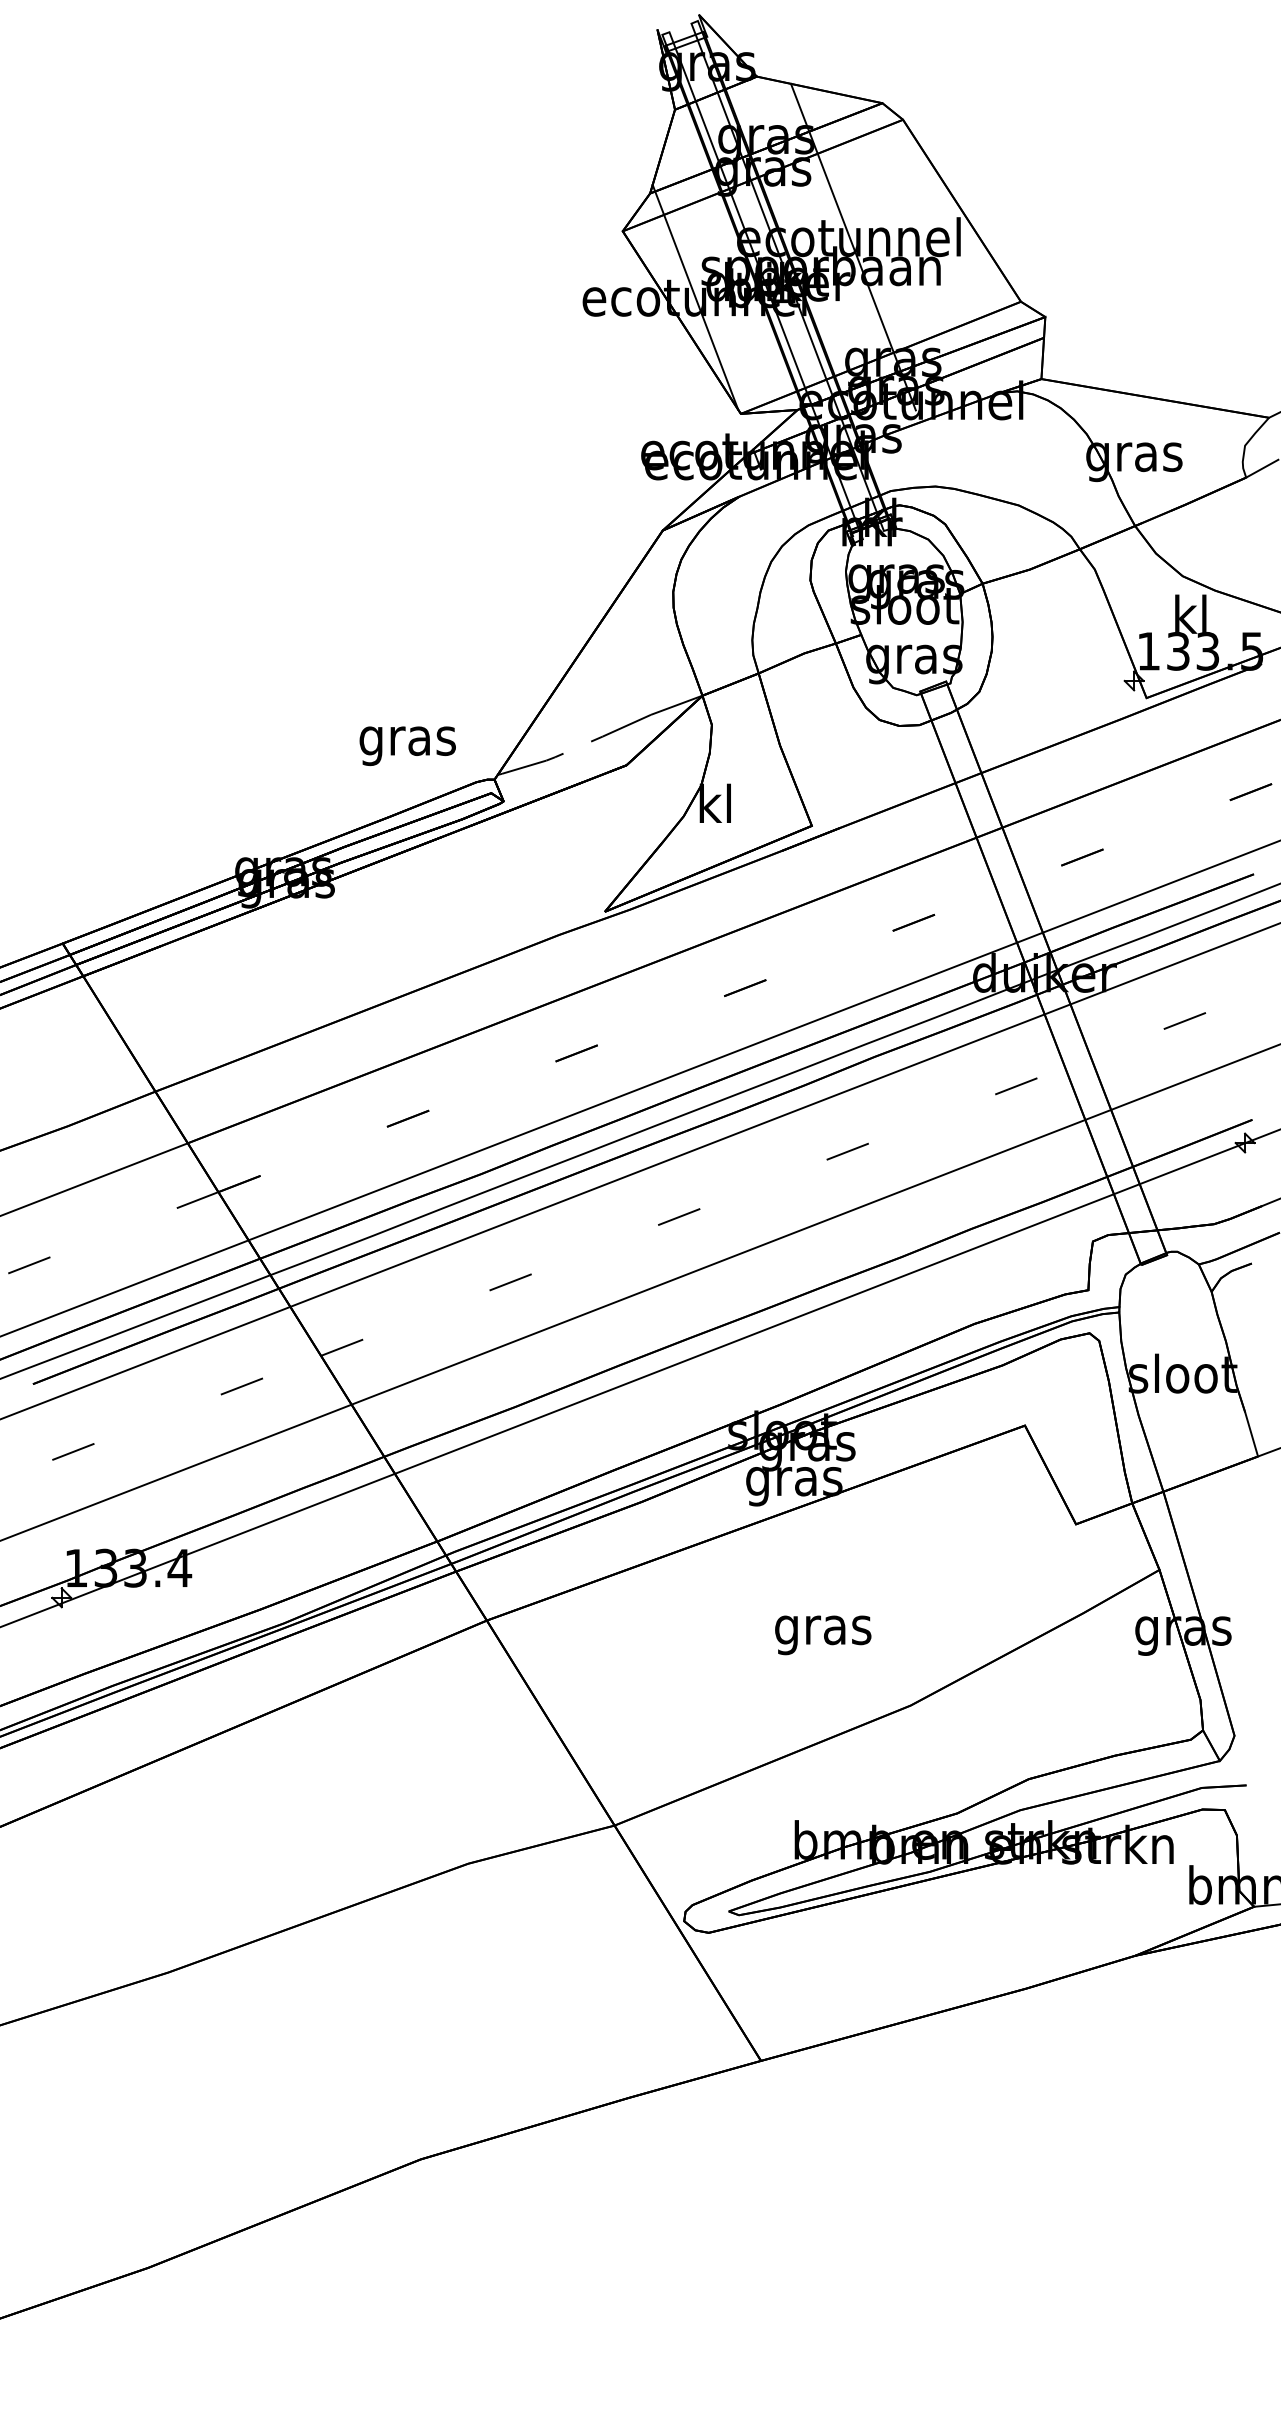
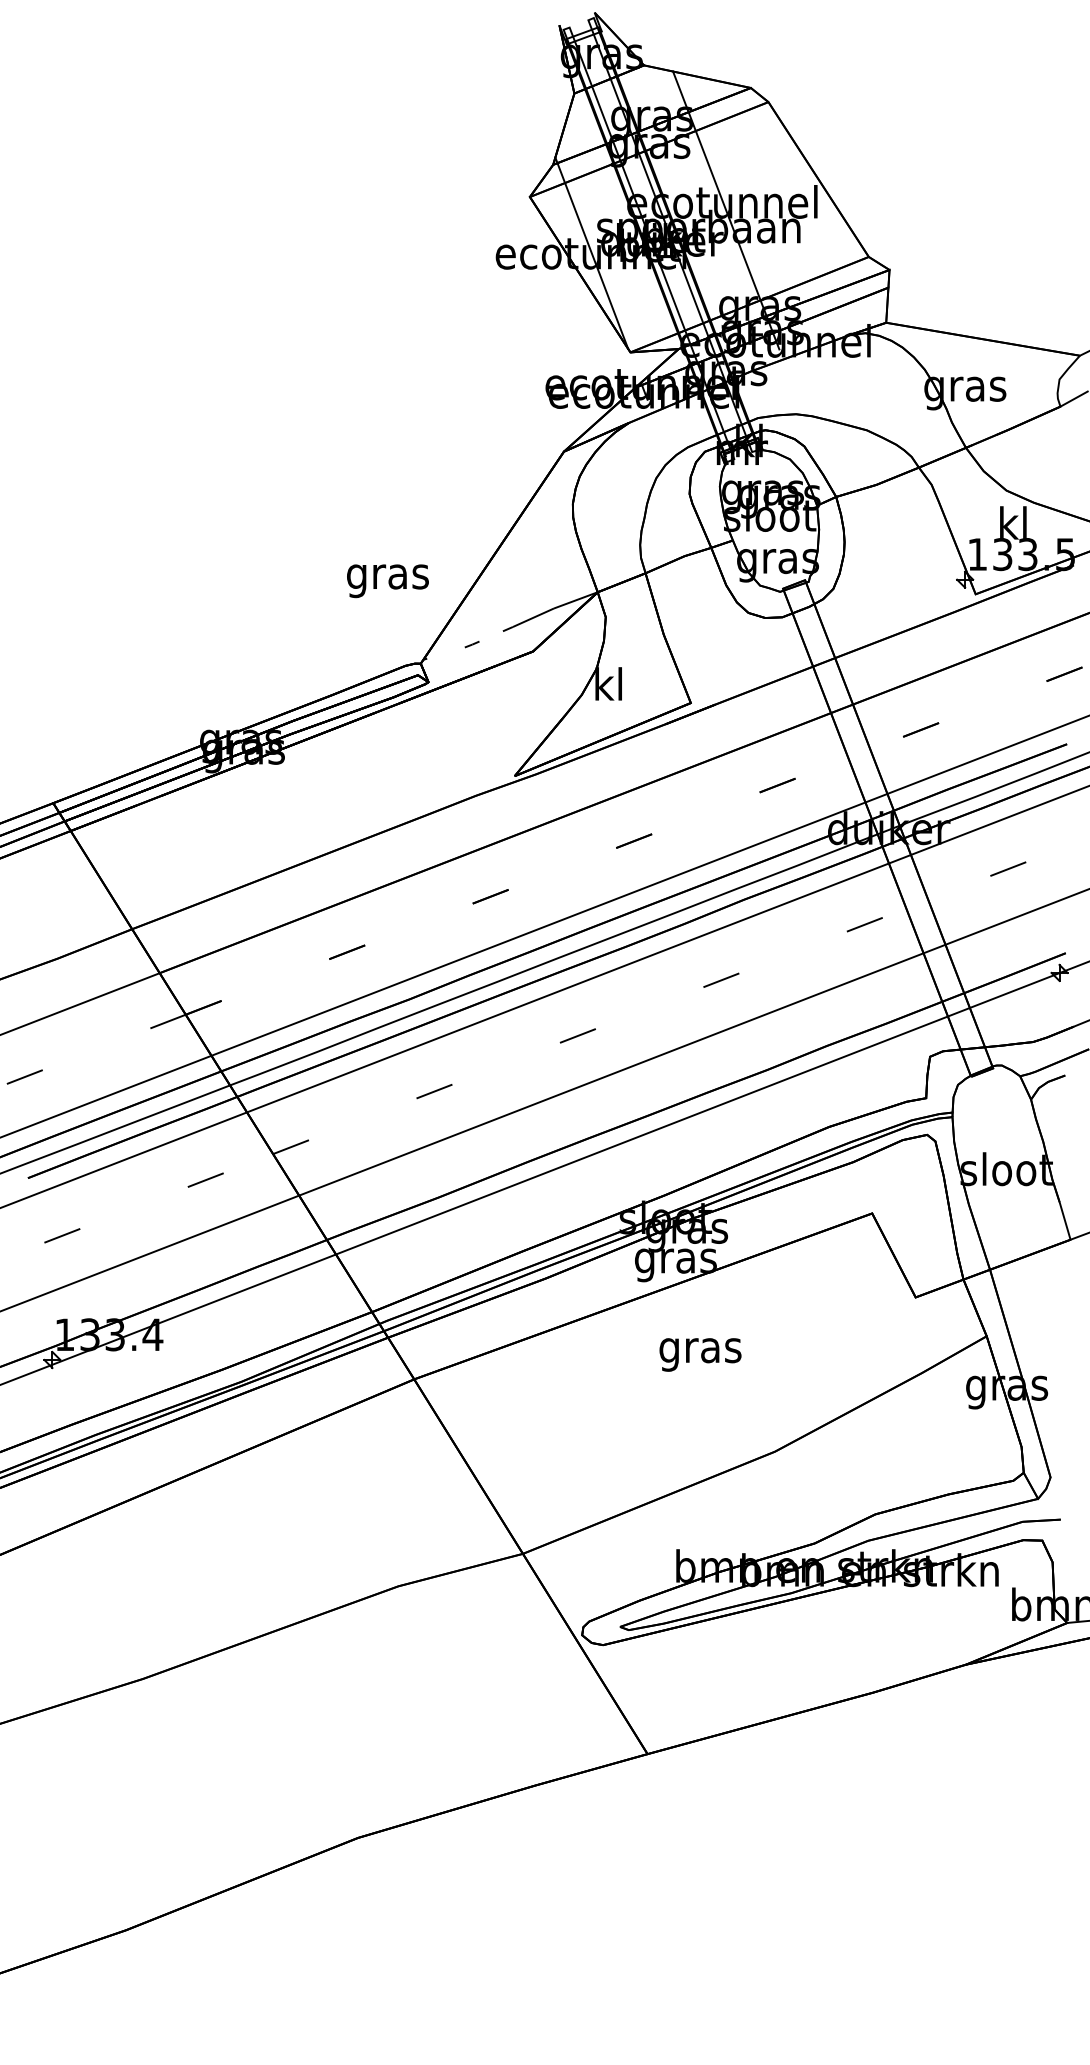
text: (407, 746) -> (387, 581), moved
line: (523, 766) -> (445, 652), removed
text: (823, 1634) -> (700, 1354), moved

